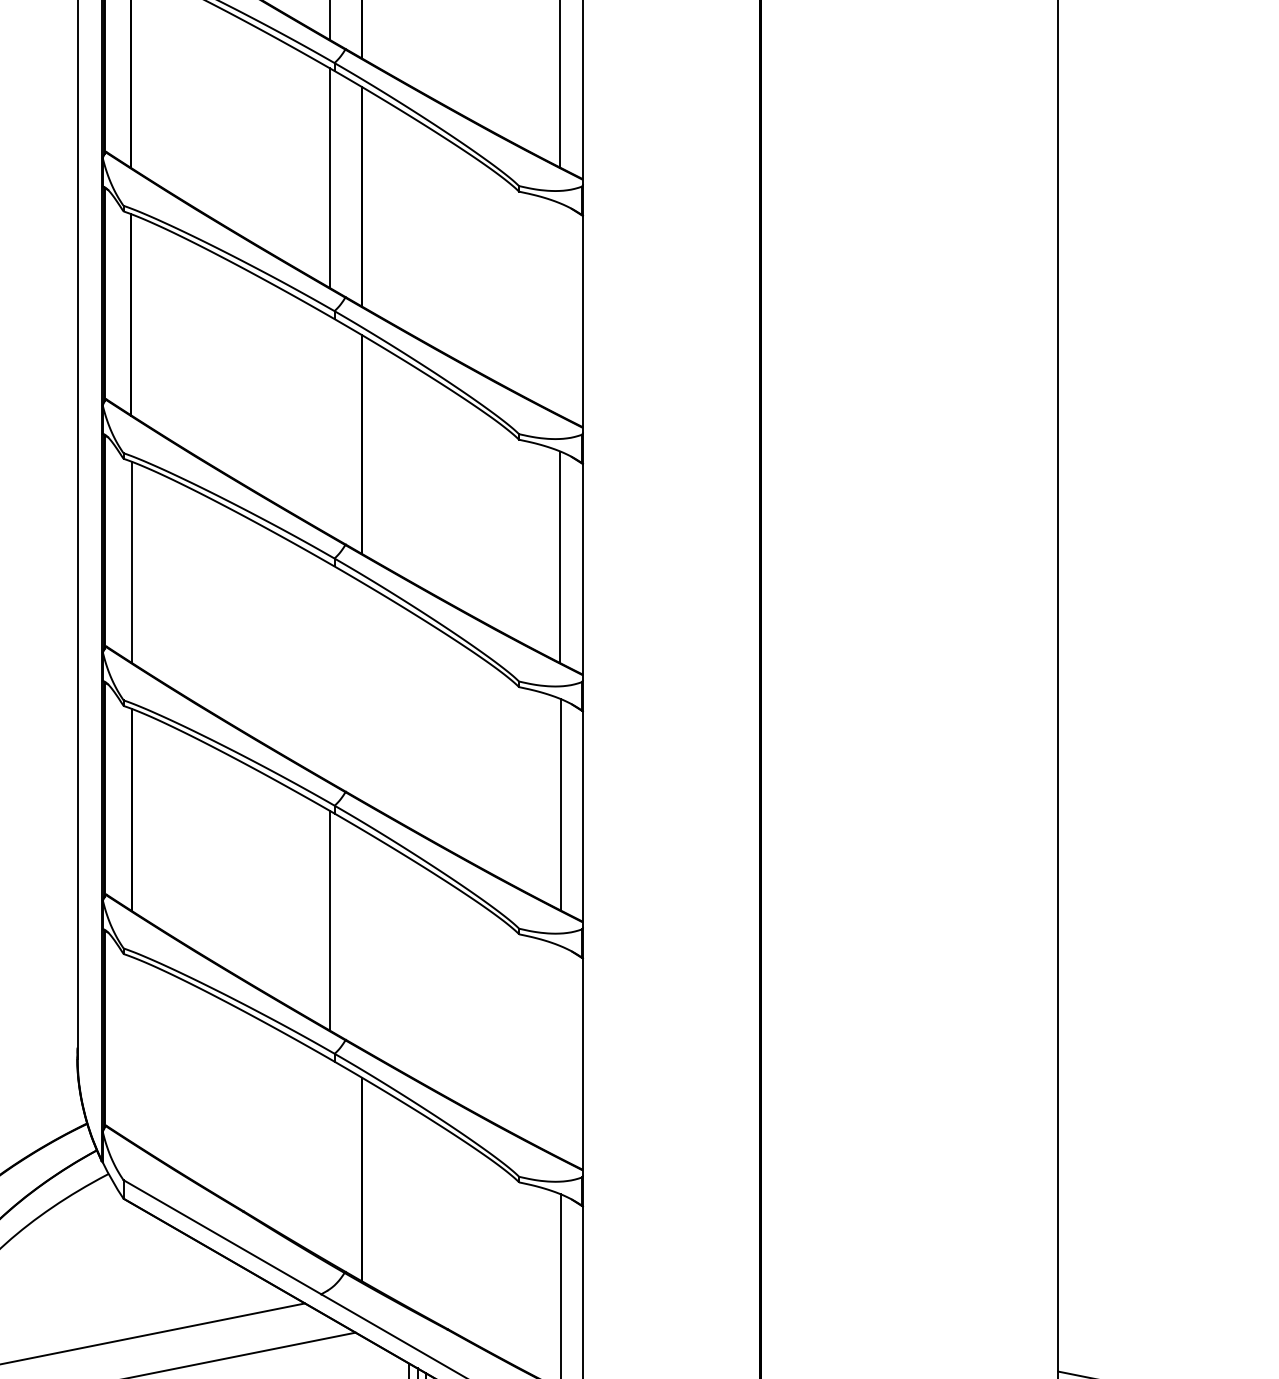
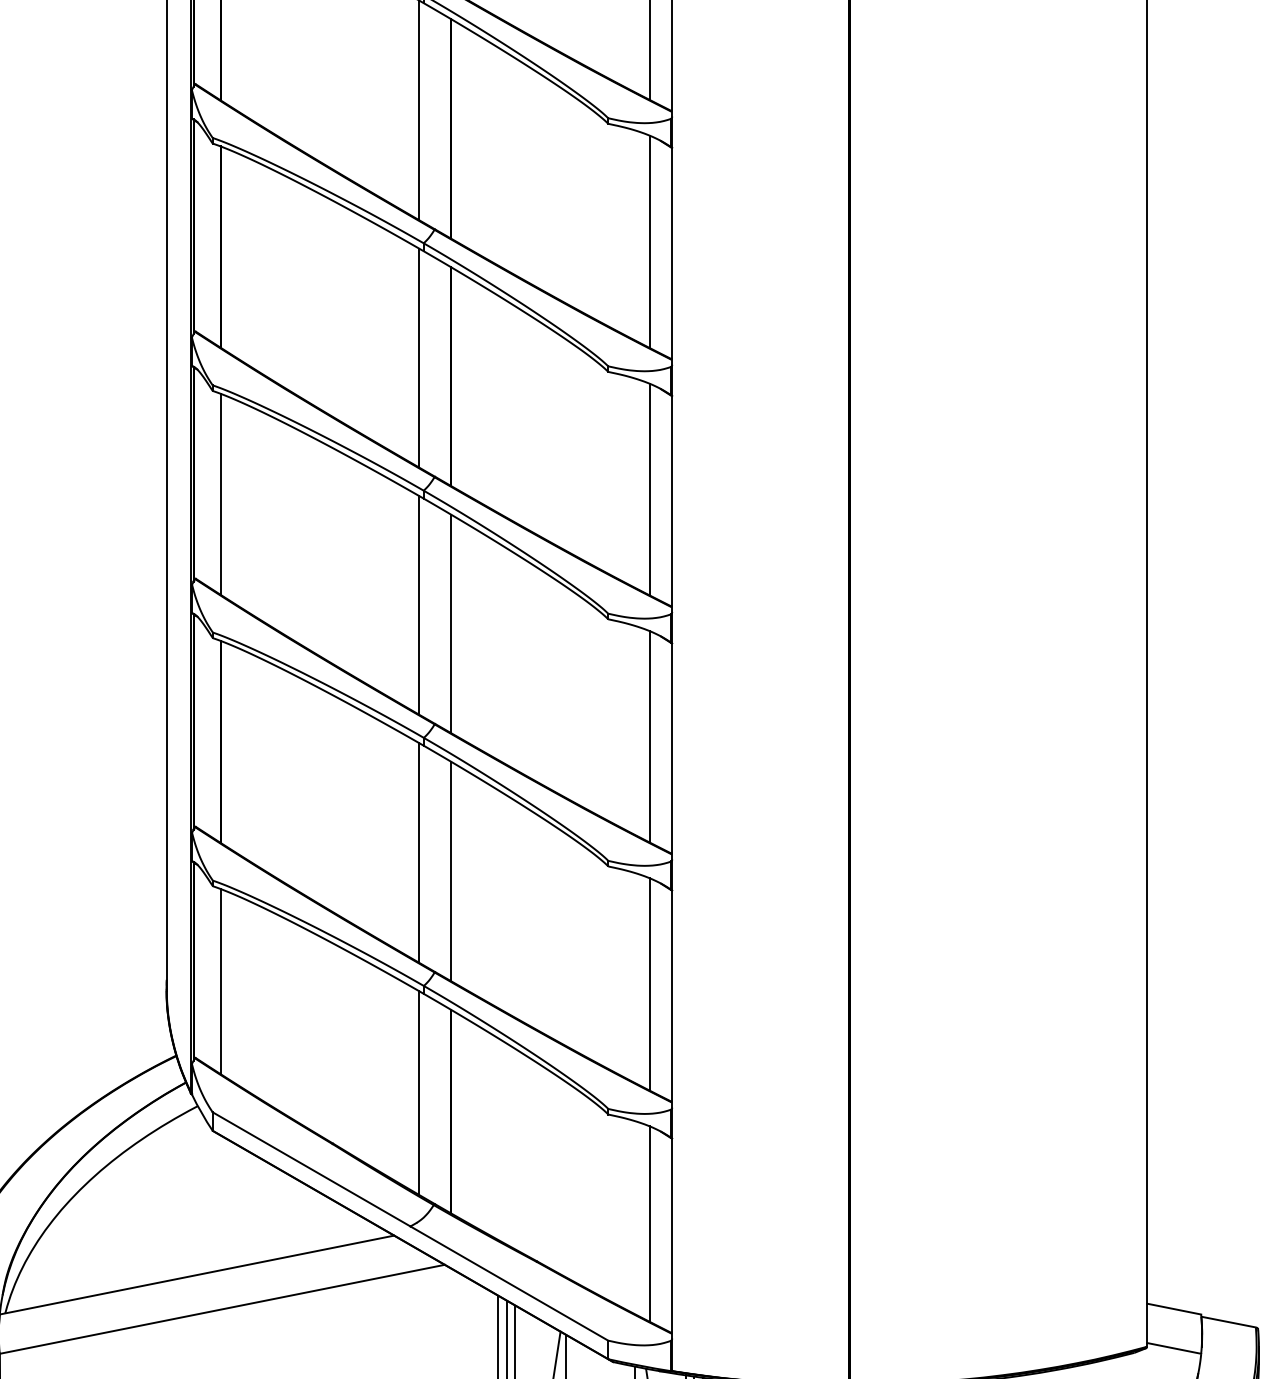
line: (560, 309) -> (649, 241), added
line: (329, 425) -> (418, 357), added
line: (329, 672) -> (418, 604), added
line: (362, 691) -> (451, 623), added
line: (362, 939) -> (451, 871), added
line: (131, 1049) -> (220, 981), added
line: (560, 1052) -> (649, 984), added
line: (329, 1160) -> (418, 1092), added

